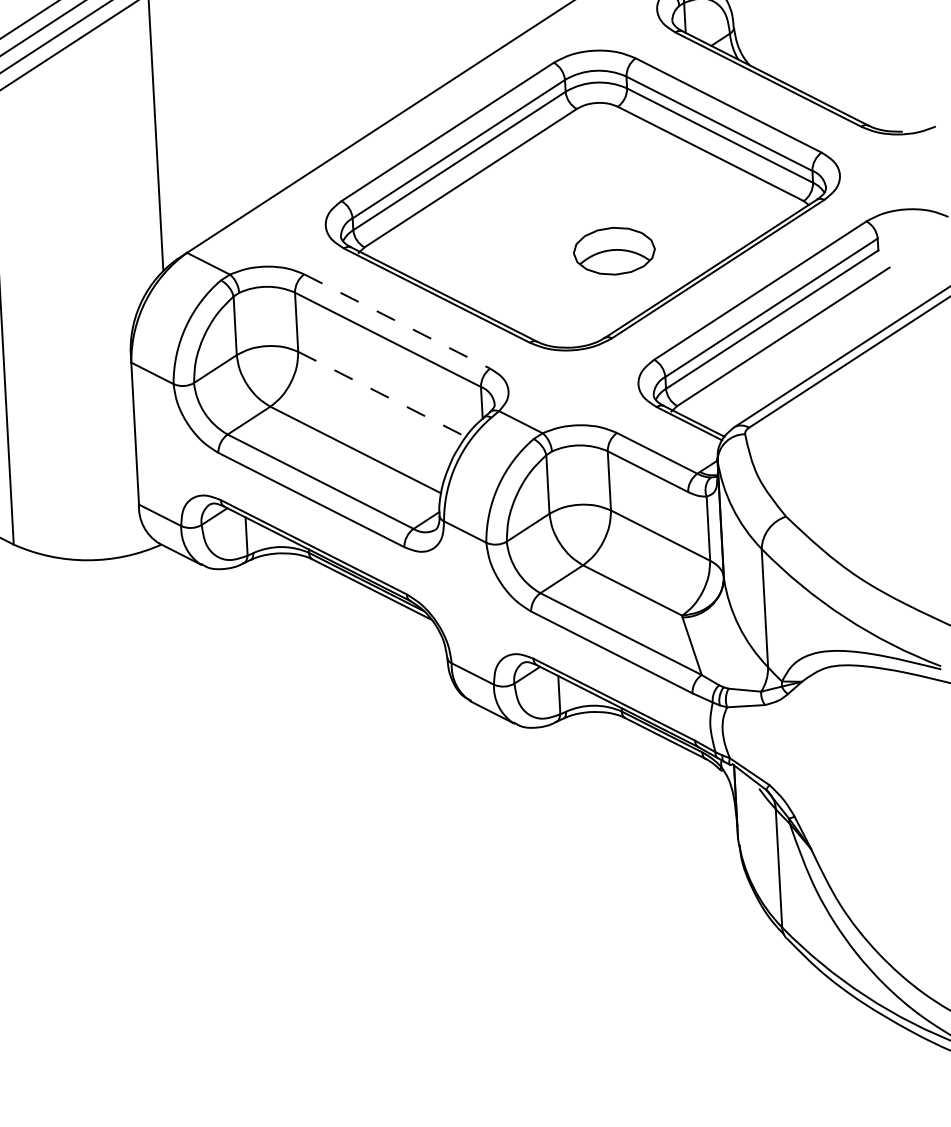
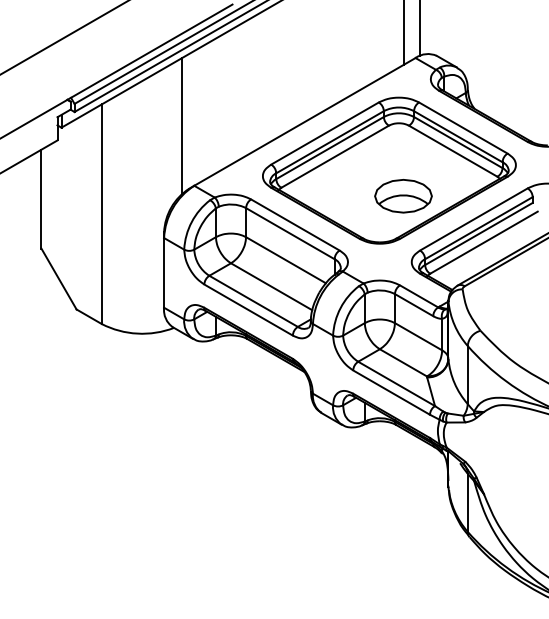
part: (614, 251) -> (403, 196), size x1.43
line: (397, 322) -> (295, 225), dashed -> solid
line: (383, 394) -> (286, 260), dashed -> solid

